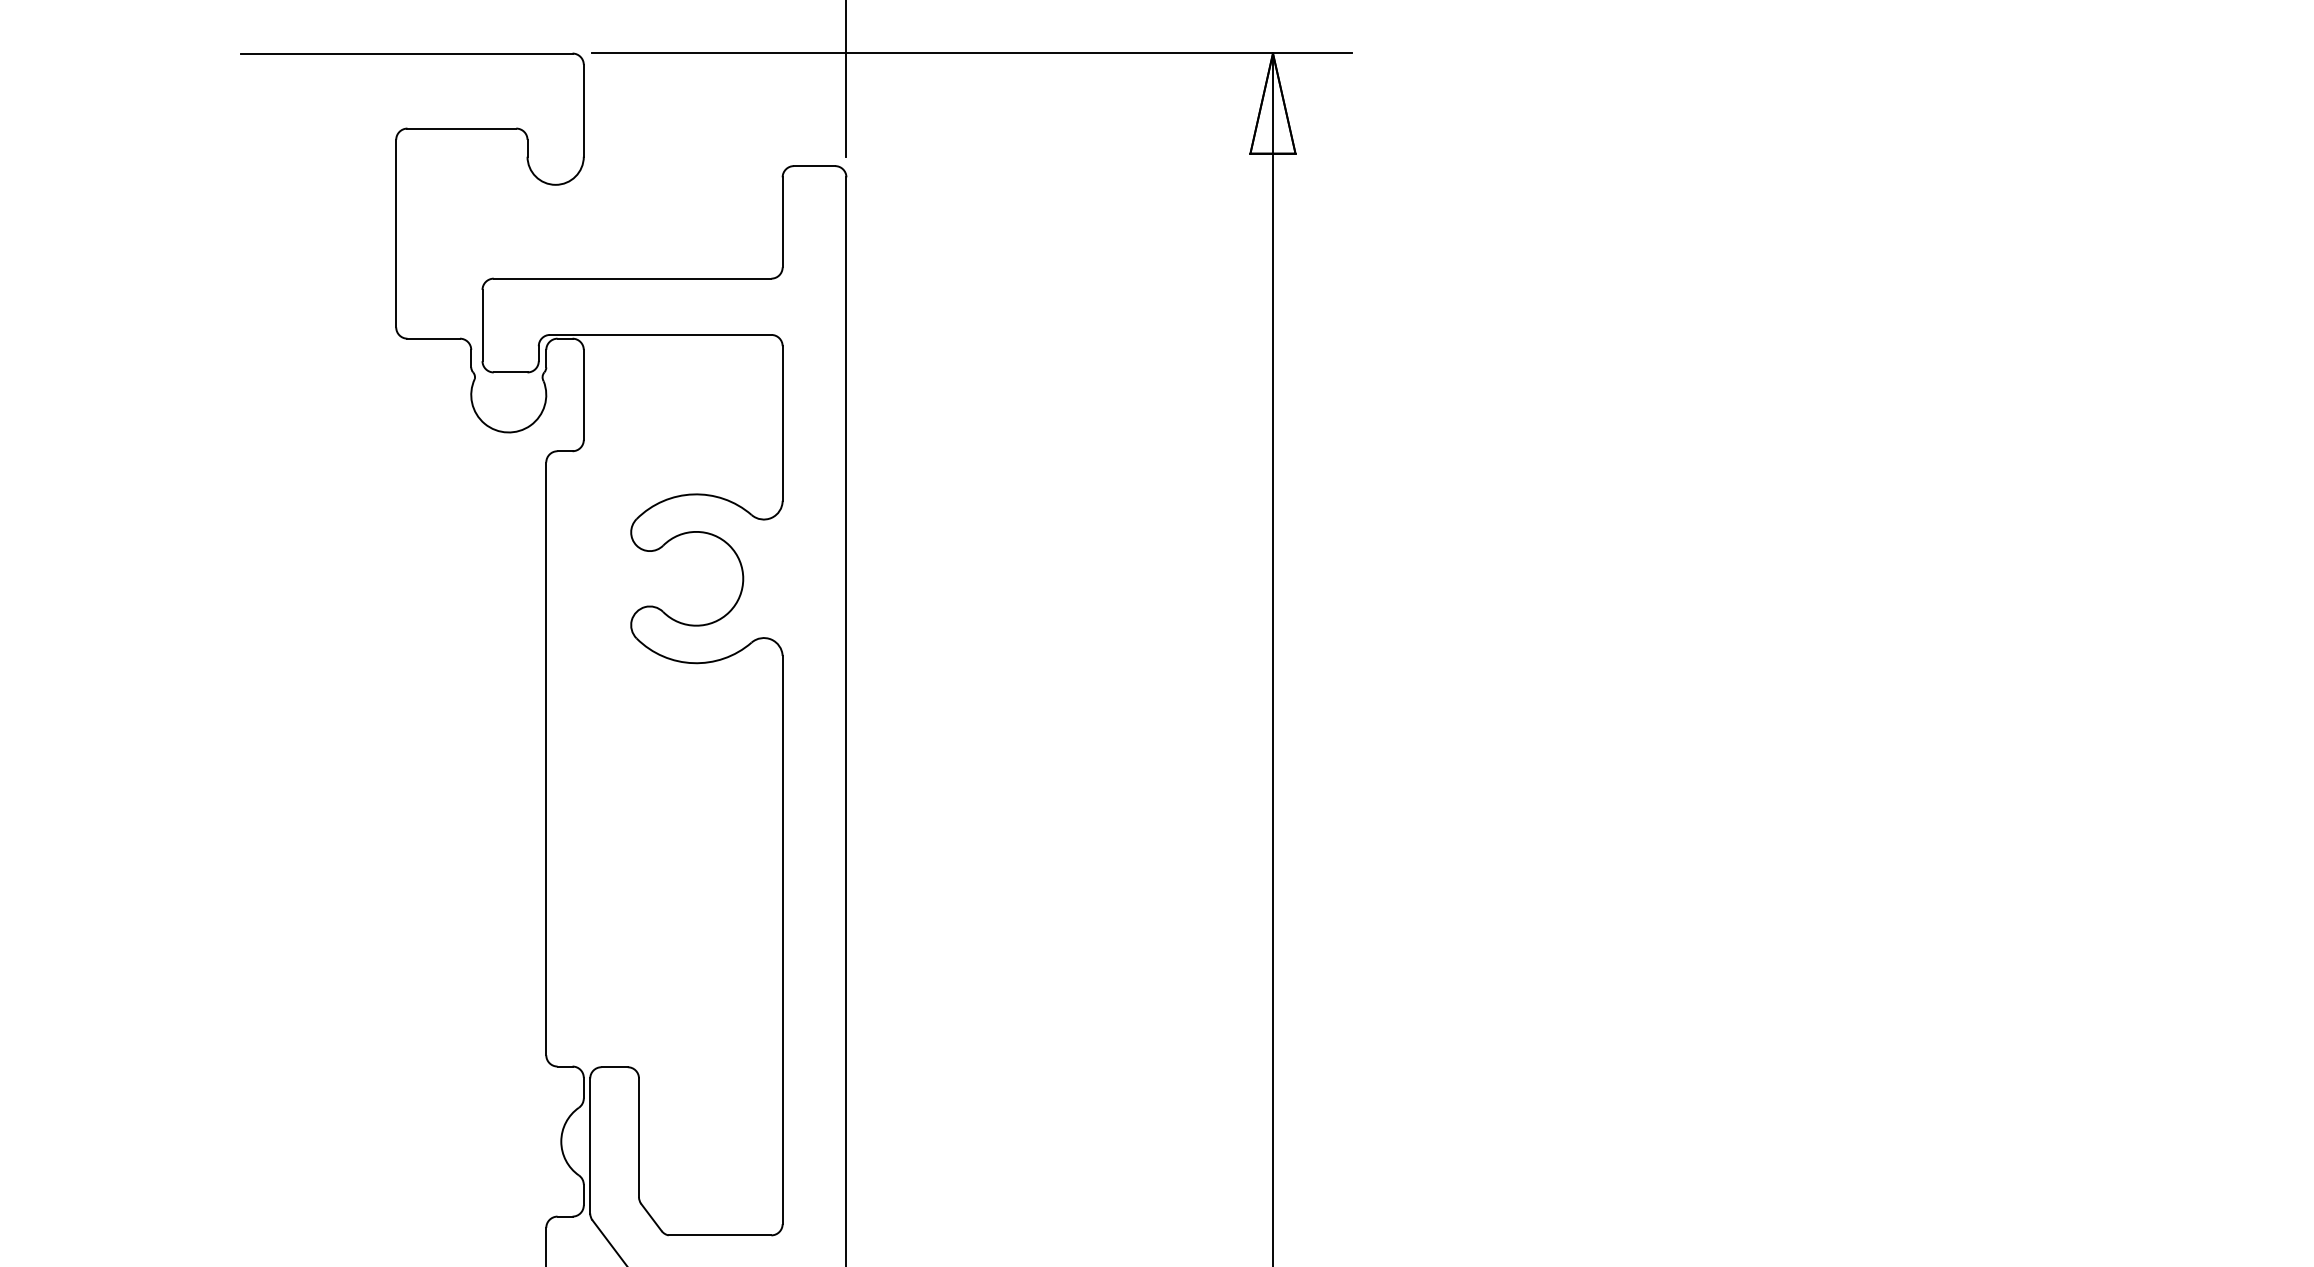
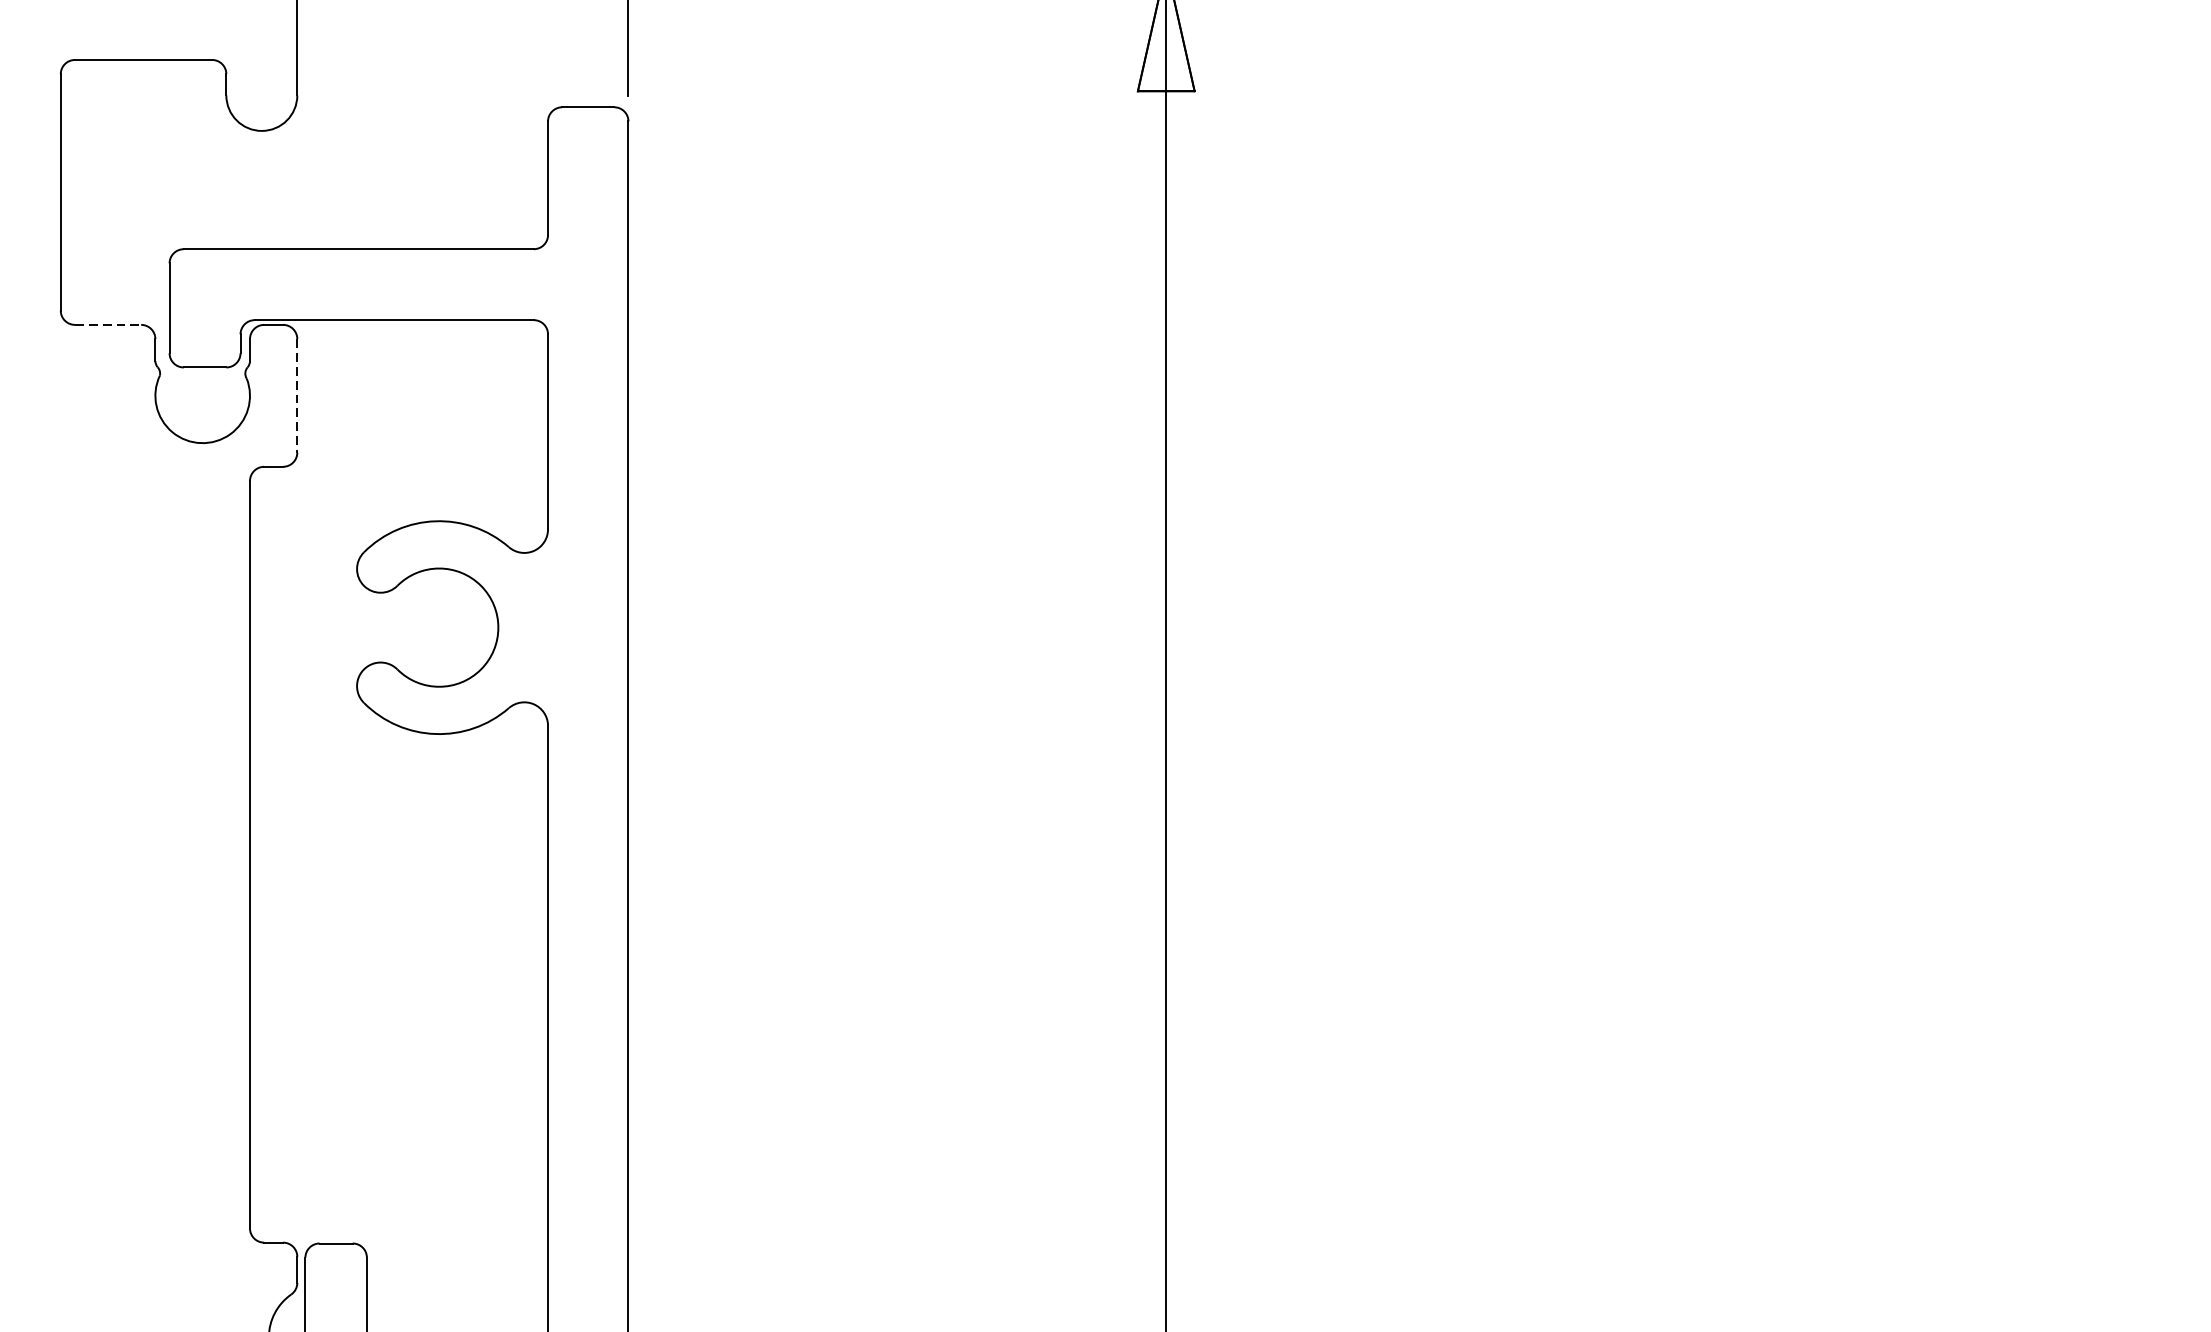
line: (434, 338) -> (109, 324), solid -> dashed
line: (583, 395) -> (296, 396), solid -> dashed

